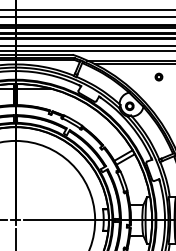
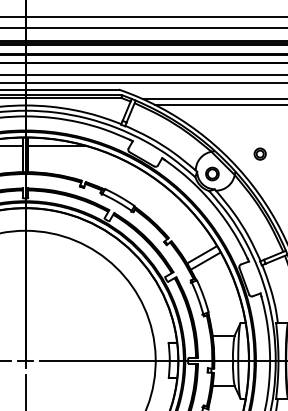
part: (158, 76) -> (259, 153), moved

